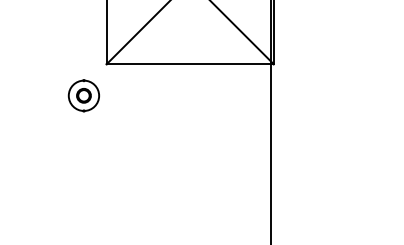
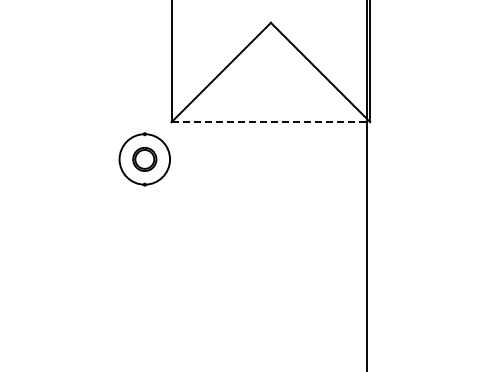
line: (190, 64) -> (271, 122), solid -> dashed
part: (83, 95) -> (144, 159), size x1.4

